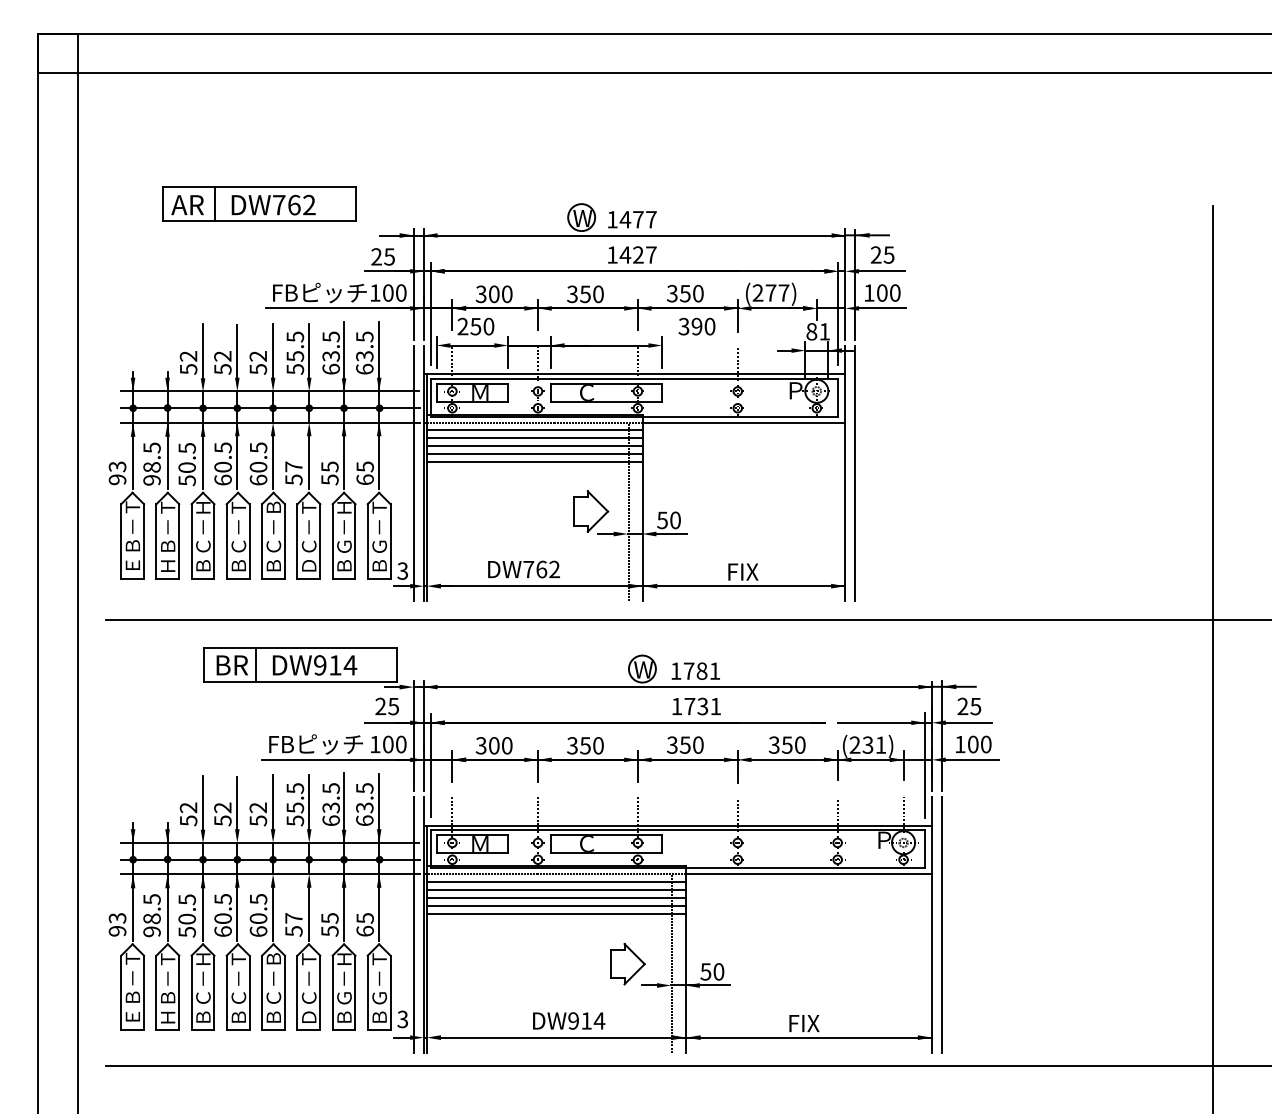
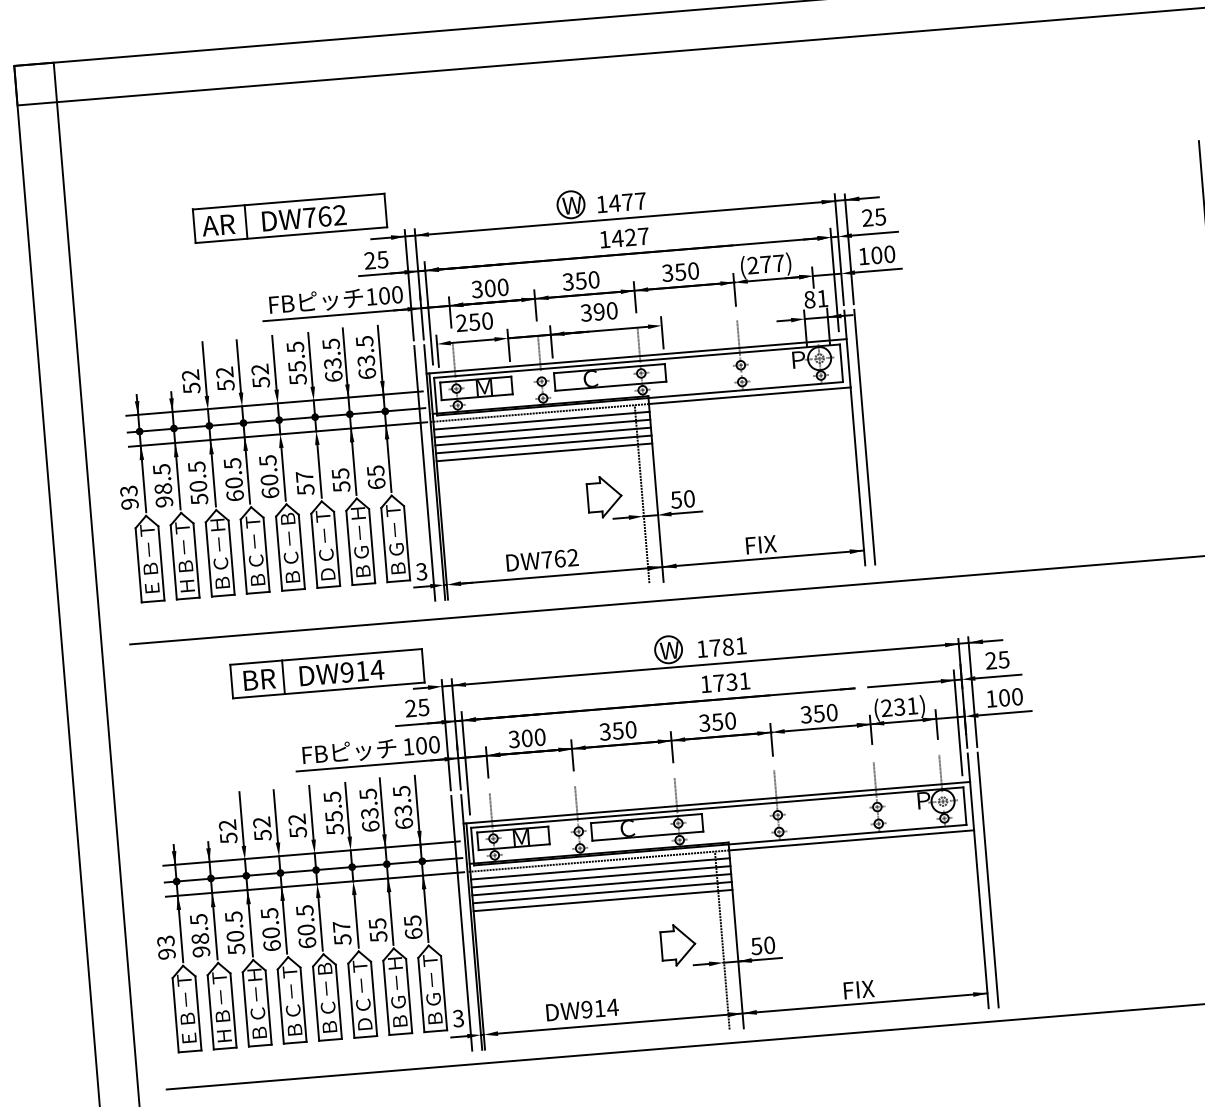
part: (259, 203) -> (289, 217), moved
text: (696, 326) -> (598, 311), moved
text: (569, 1020) -> (582, 1009), moved

